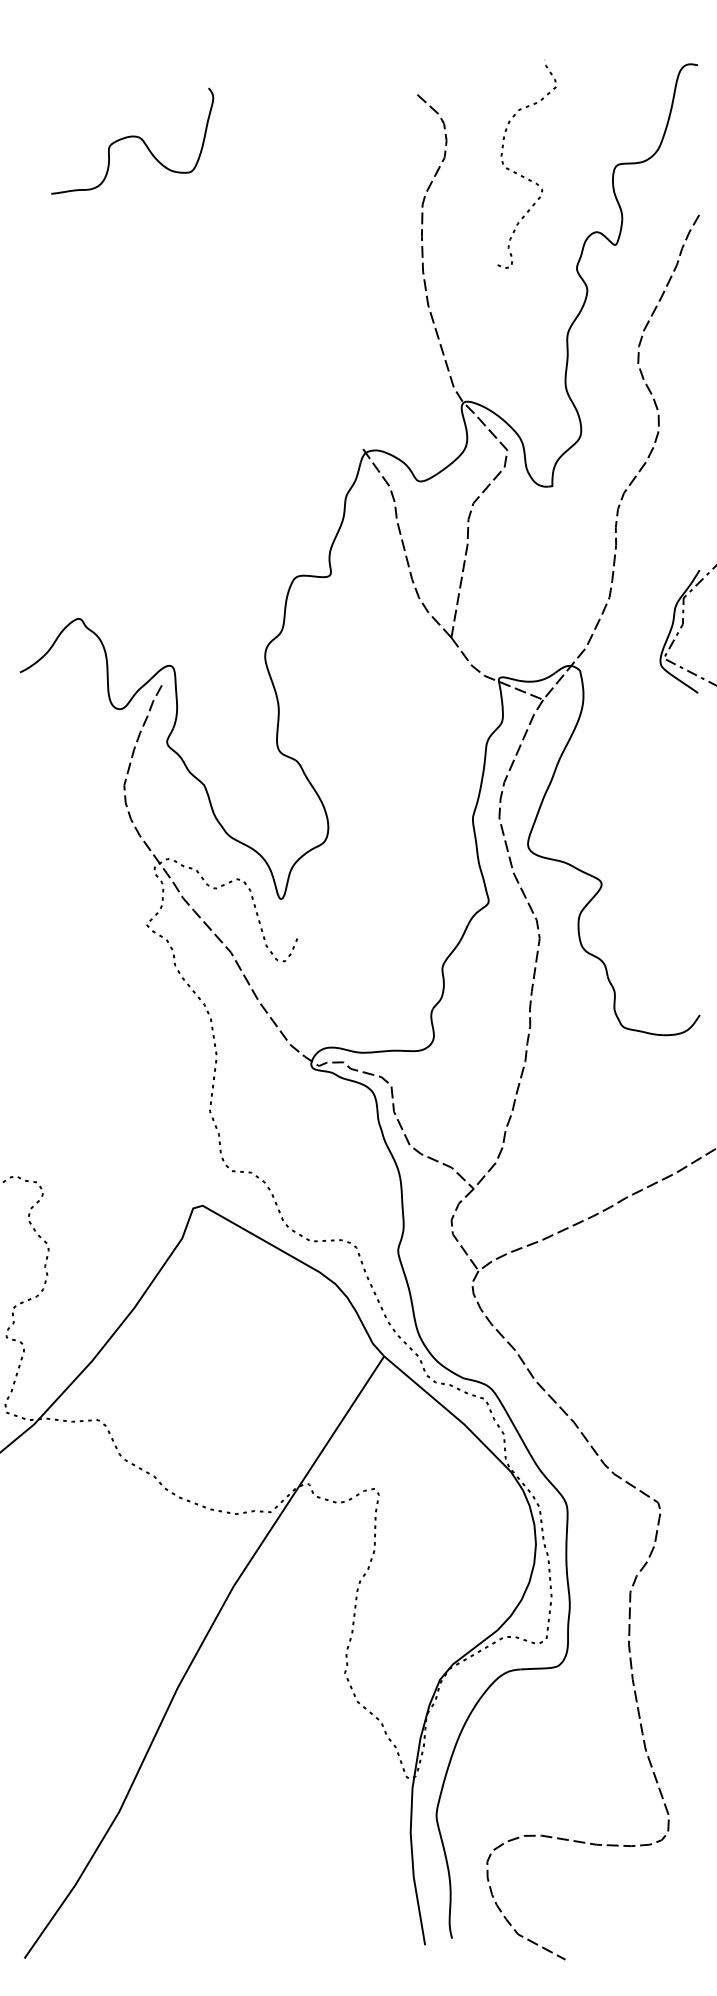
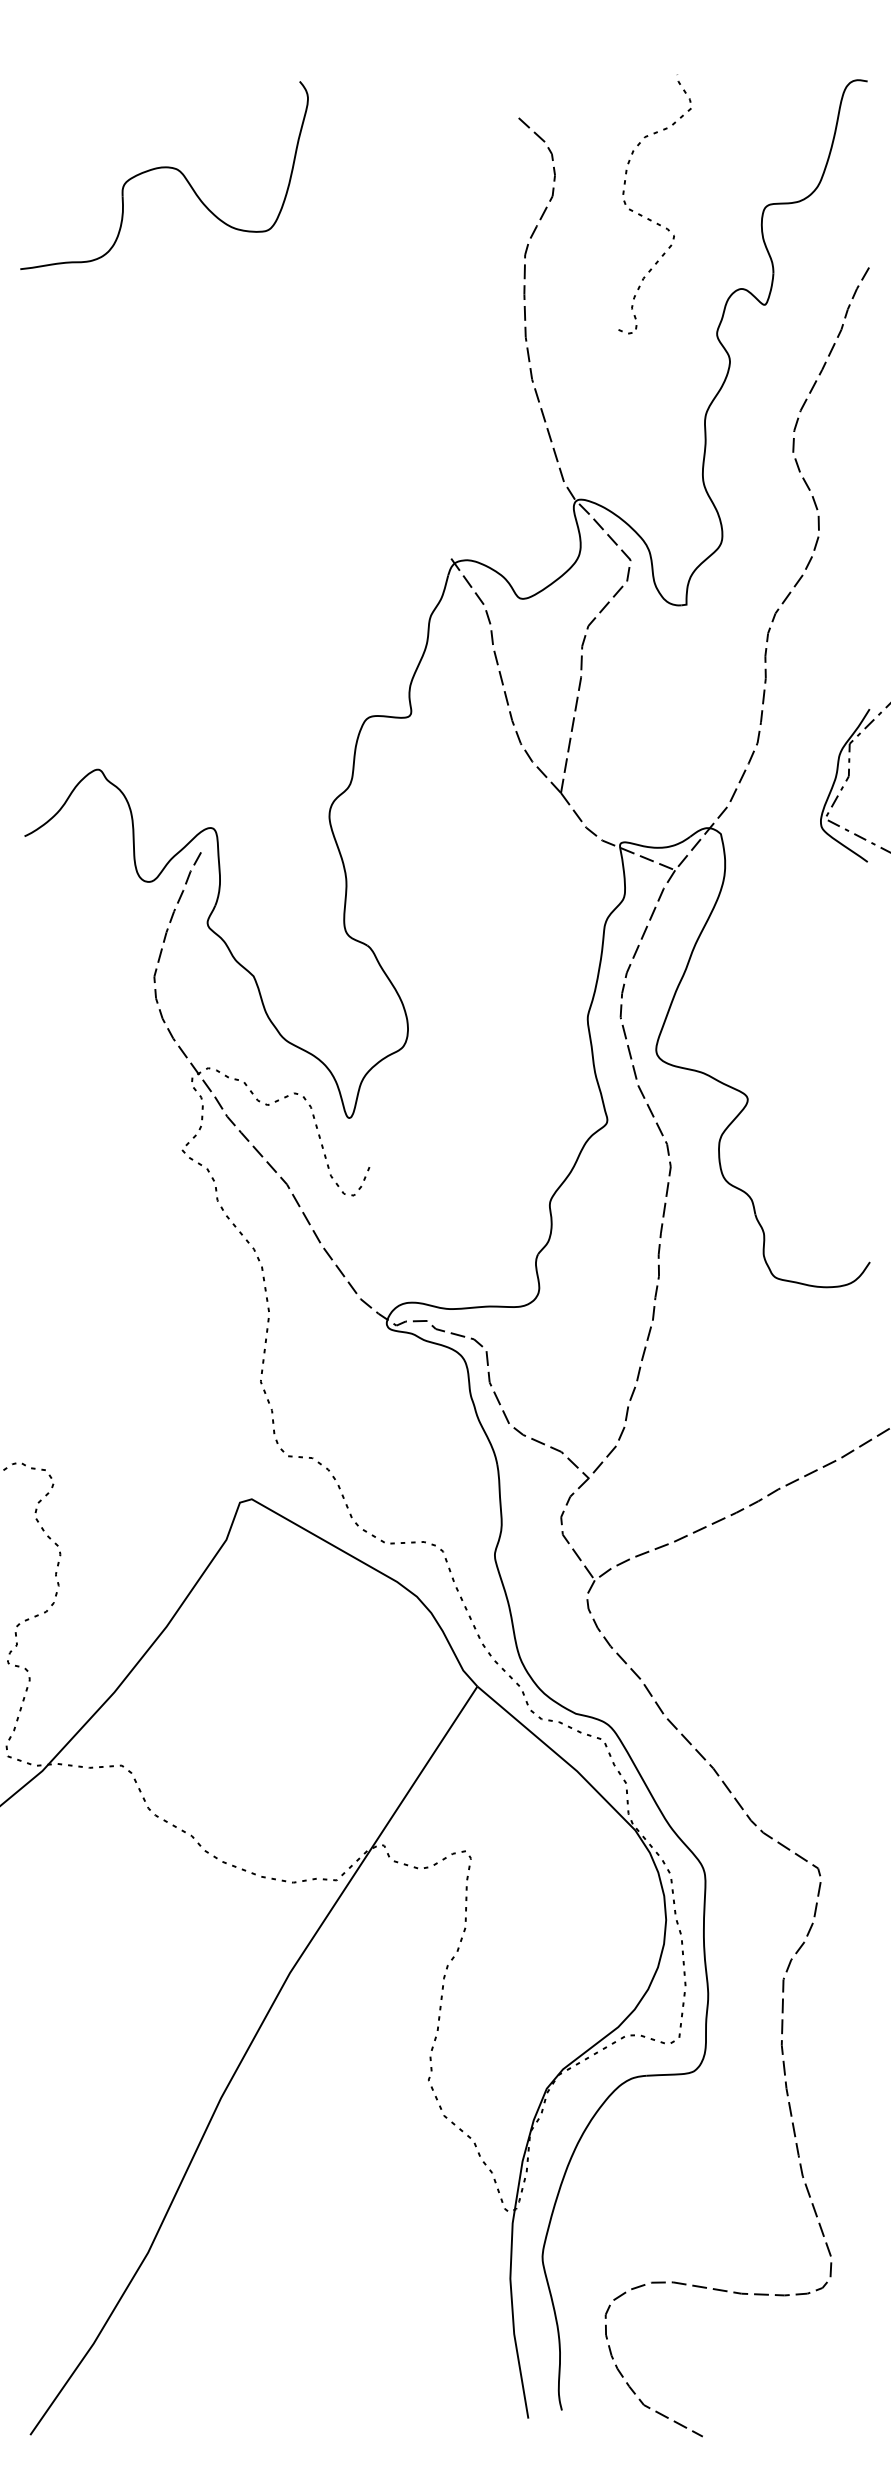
part: (132, 141) -> (164, 176), size x1.43

